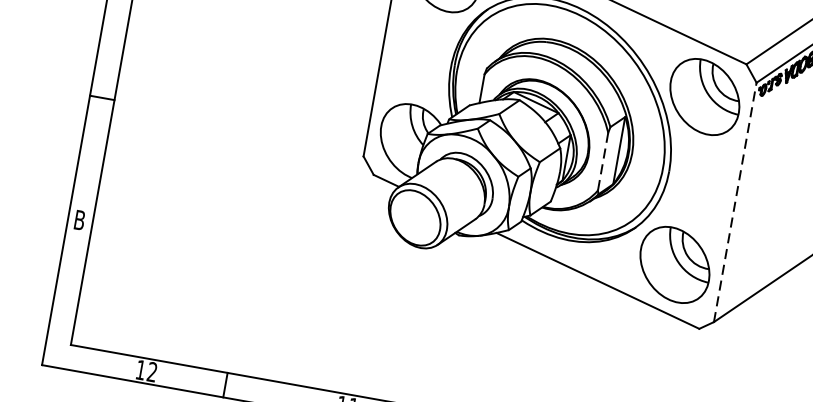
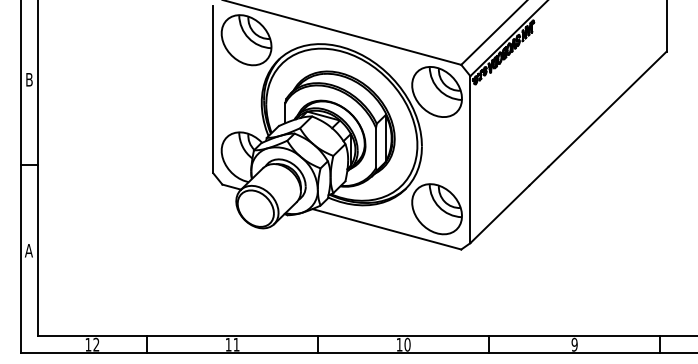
line: (603, 162) -> (376, 148), dashed -> solid
line: (735, 202) -> (470, 159), dashed -> solid
text: (79, 219) -> (28, 250), B -> A

